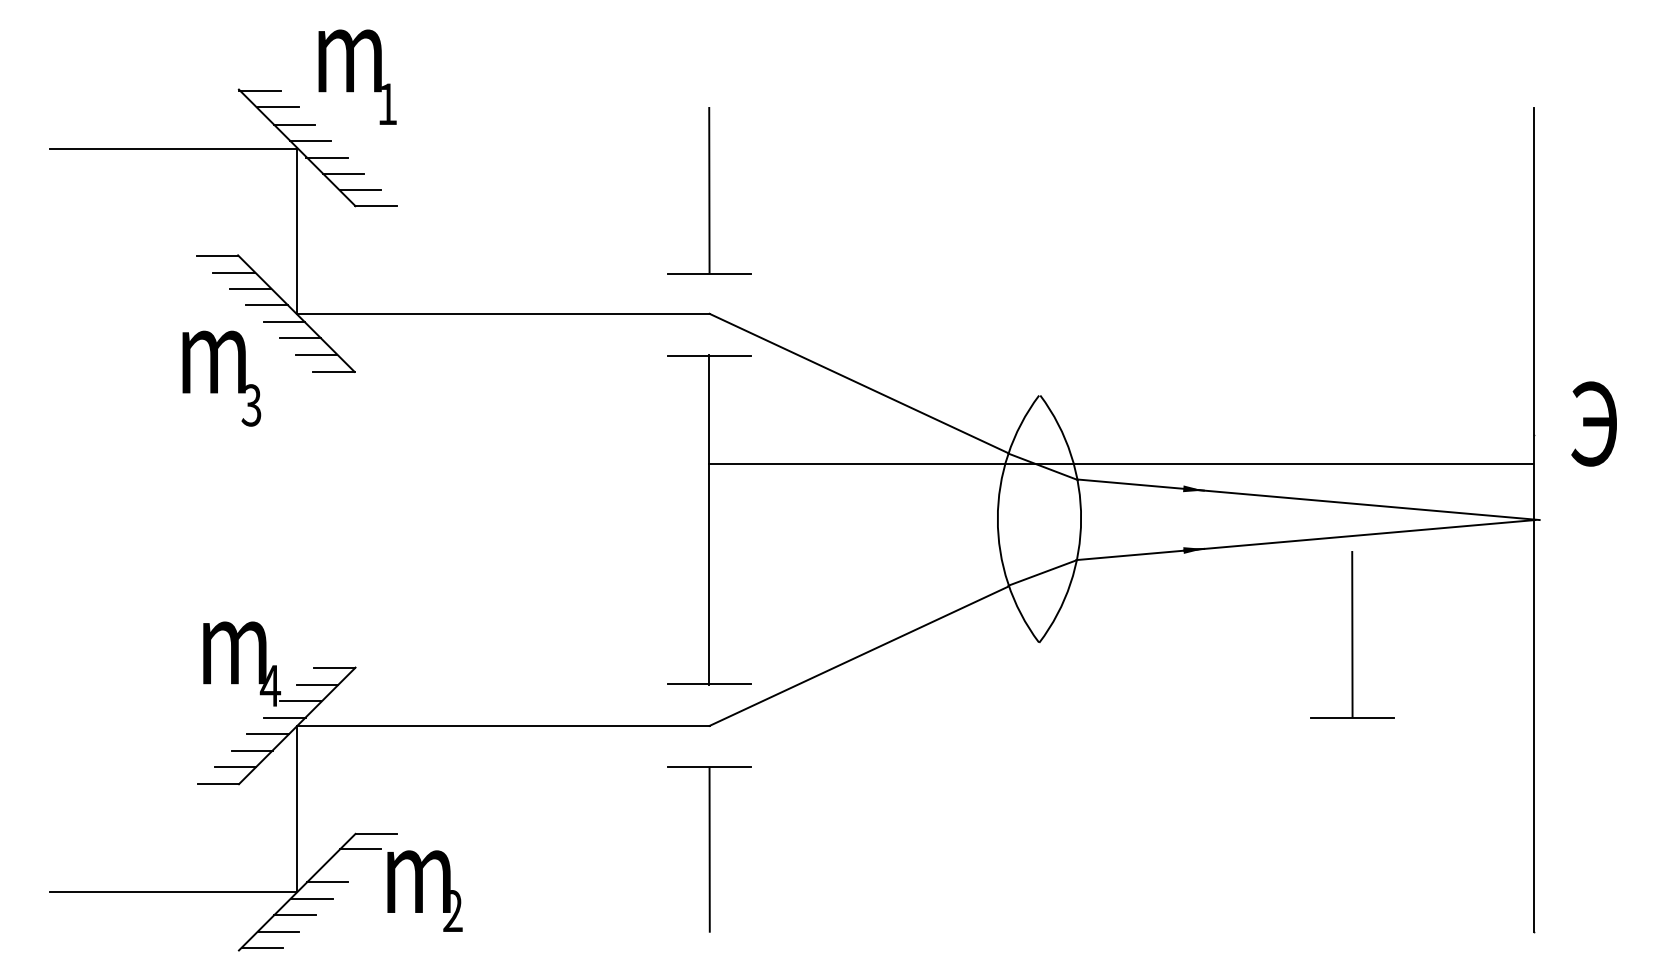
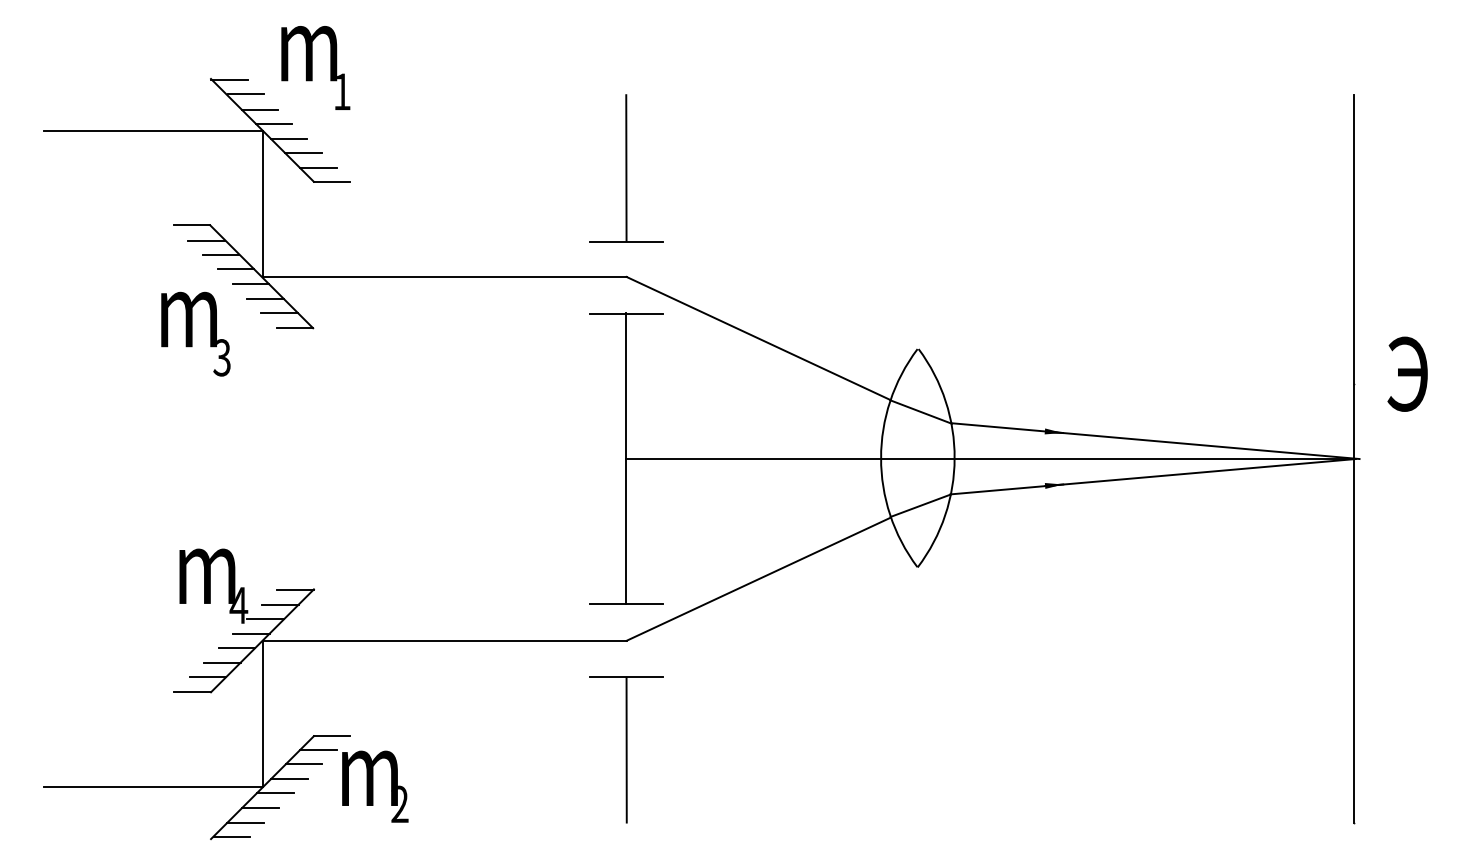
line: (1120, 463) -> (989, 458), moved
part: (1352, 634) -> (1194, 560), removed
line: (344, 865) -> (304, 764), added

